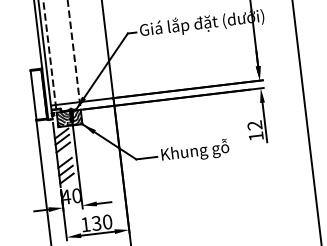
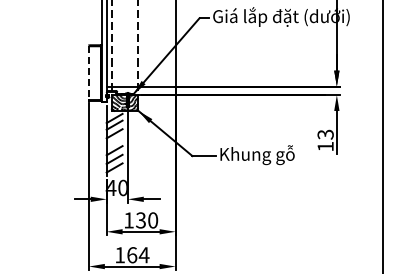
line: (33, 95) -> (89, 73), solid -> dashed
text: (254, 125) -> (325, 134), 12 -> 13

